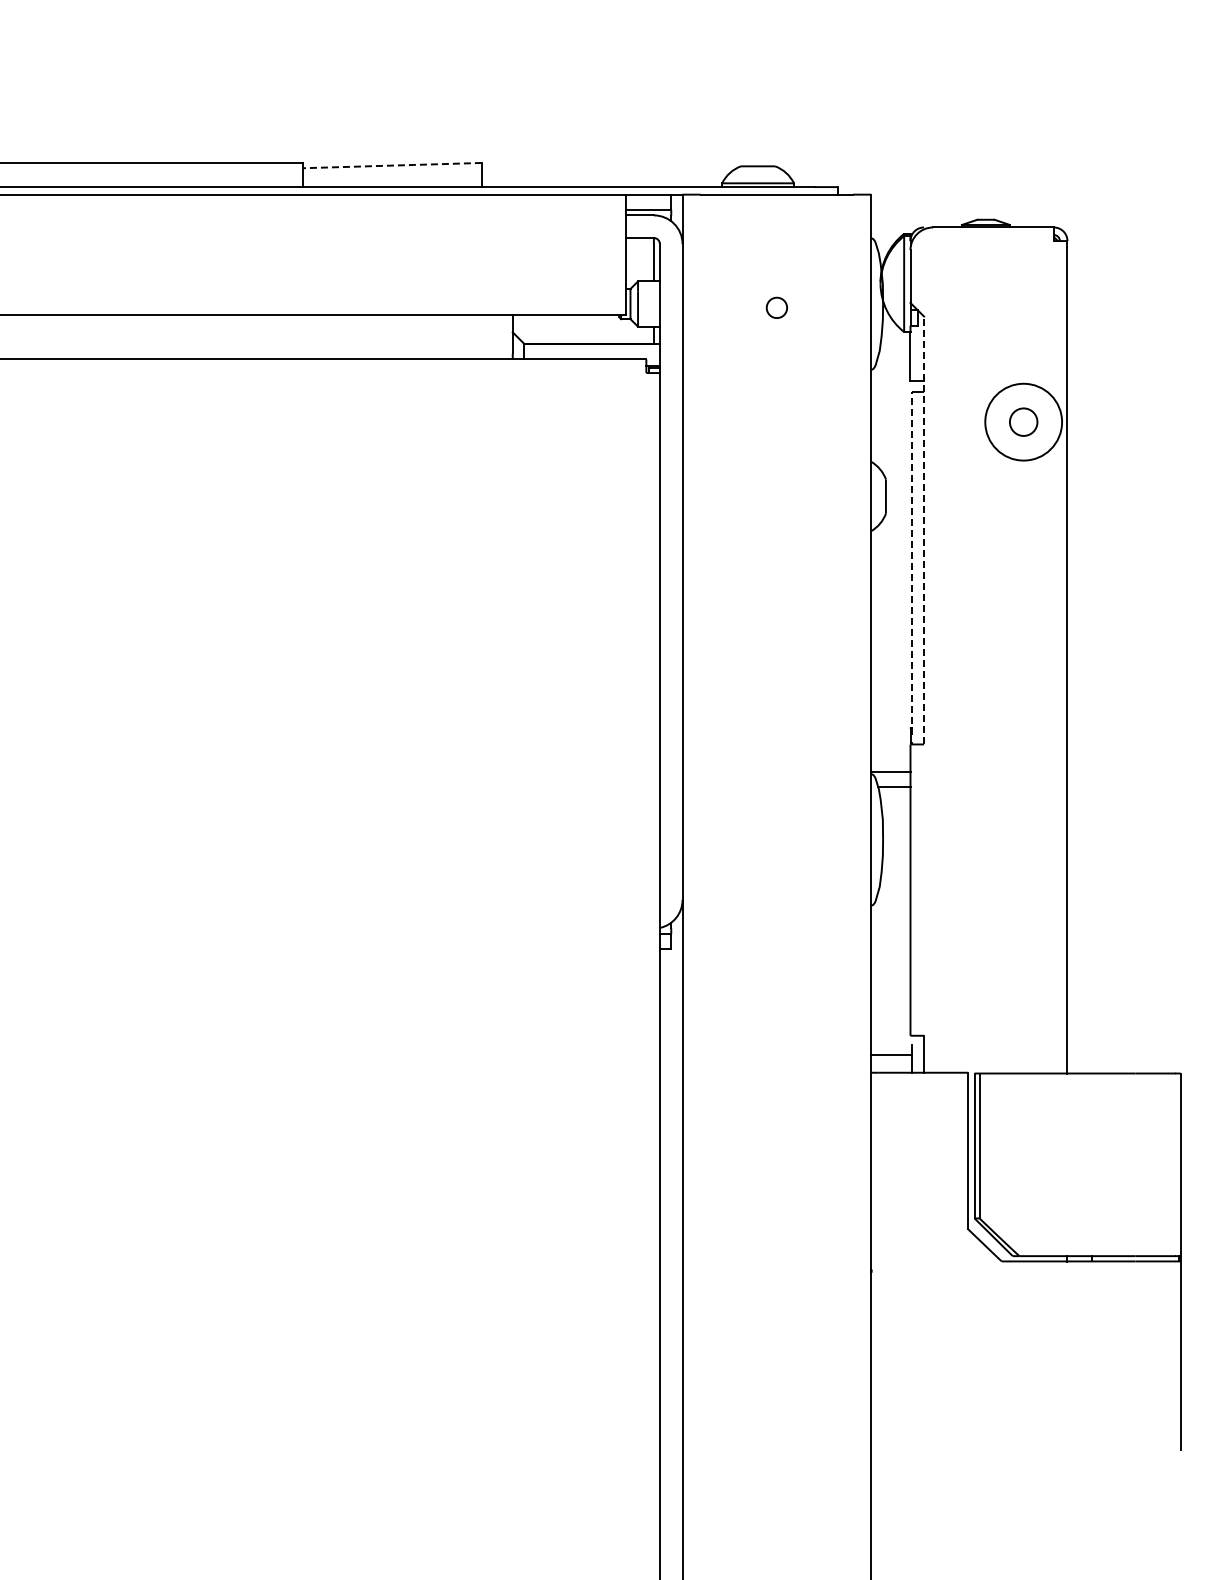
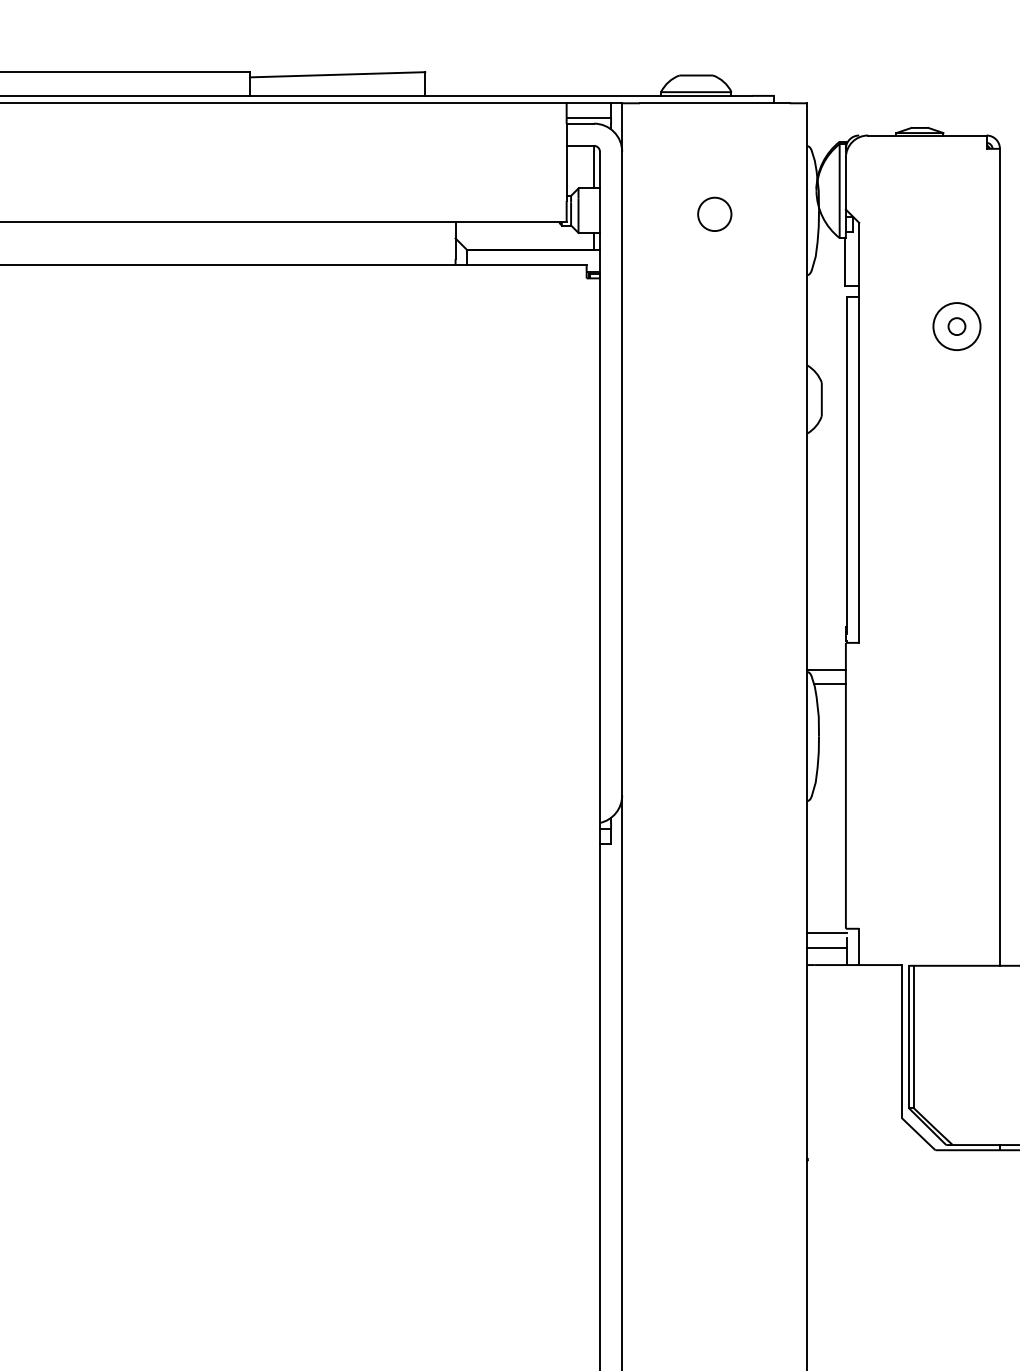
line: (392, 165) -> (337, 74), dashed -> solid
circle: (776, 307) -> (714, 214), size x1.67
circle: (1023, 421) -> (956, 325), size x0.62
circle: (1023, 422) -> (956, 326), size x0.62
line: (924, 530) -> (859, 432), dashed -> solid
line: (912, 563) -> (847, 465), dashed -> solid
line: (891, 1040) -> (827, 933), added

